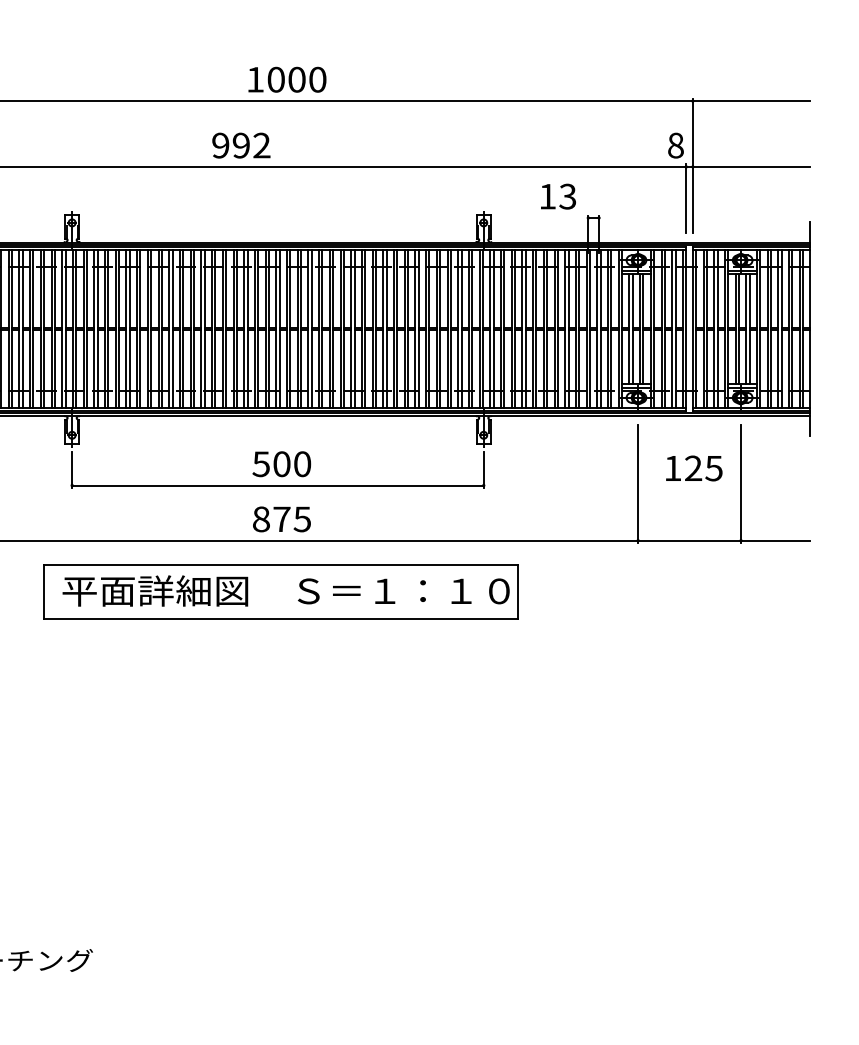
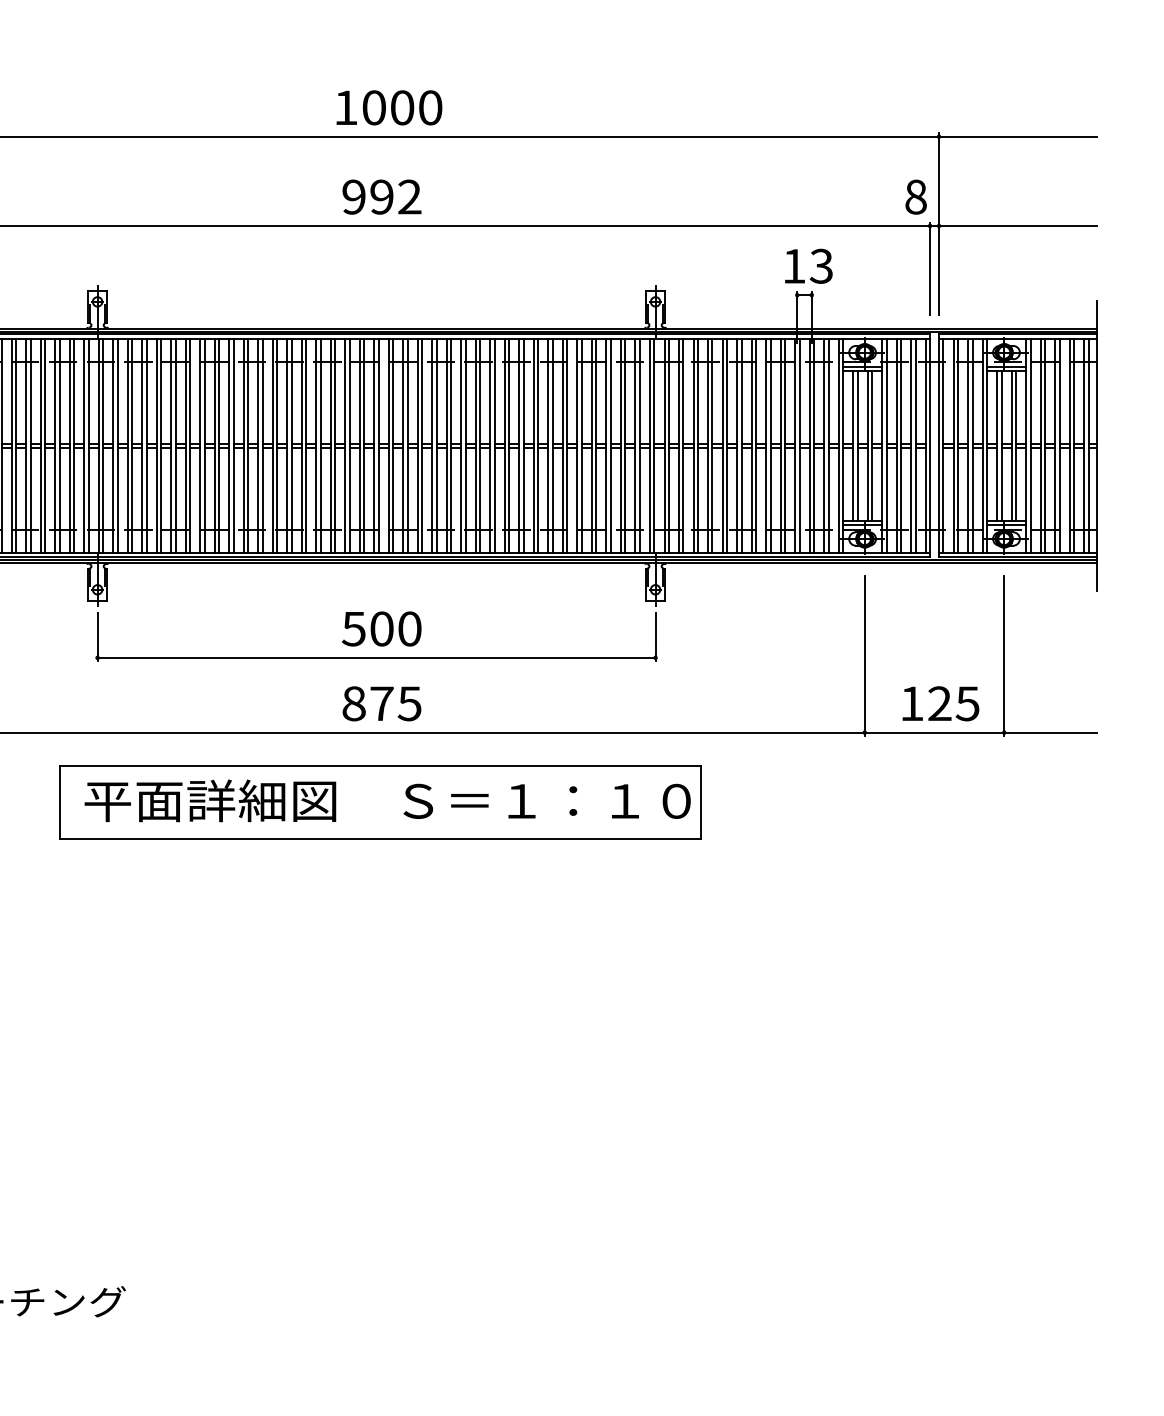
text: (241, 145) -> (381, 196), moved
text: (558, 196) -> (808, 265), moved
text: (693, 468) -> (940, 703), moved

